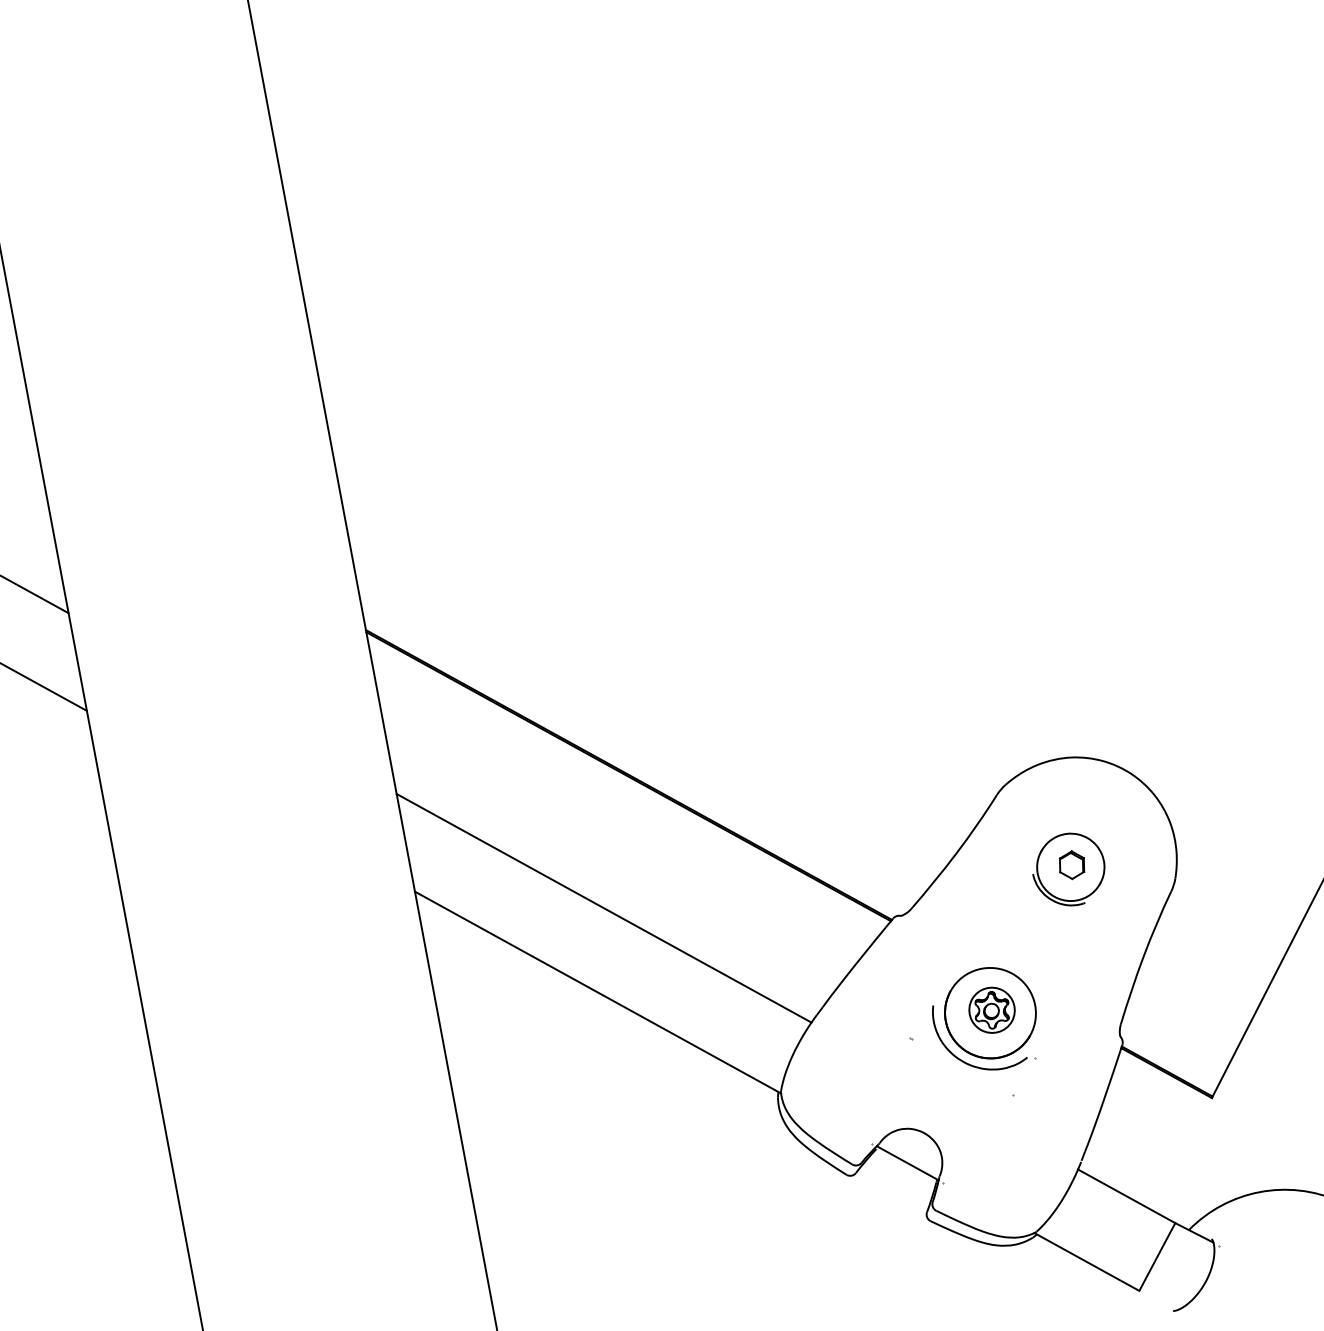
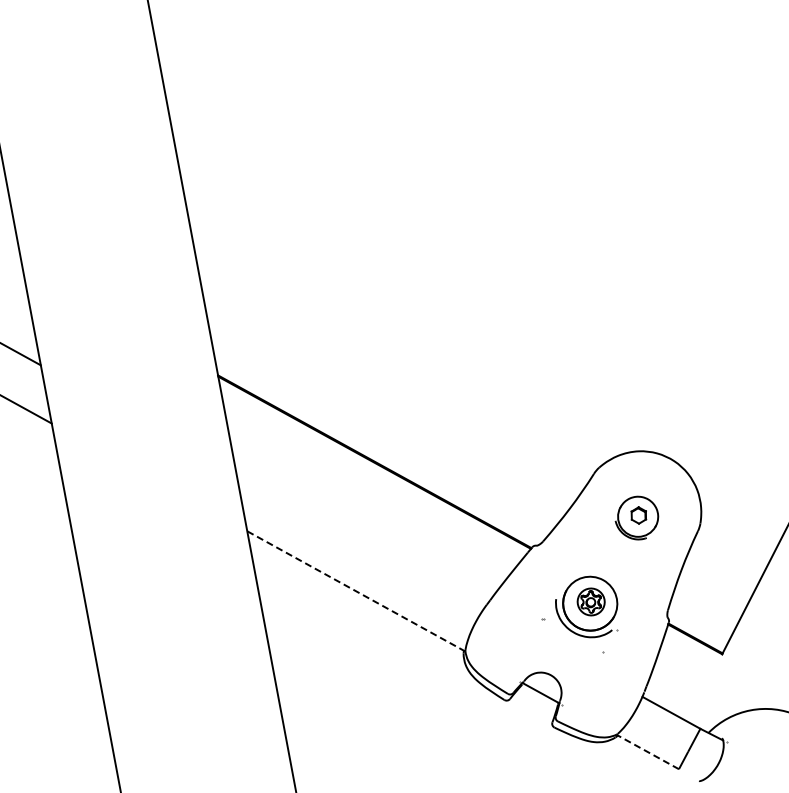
line: (603, 908) -> (359, 541), removed
line: (598, 992) -> (356, 591), solid -> dashed
line: (1086, 1261) -> (647, 751), solid -> dashed

